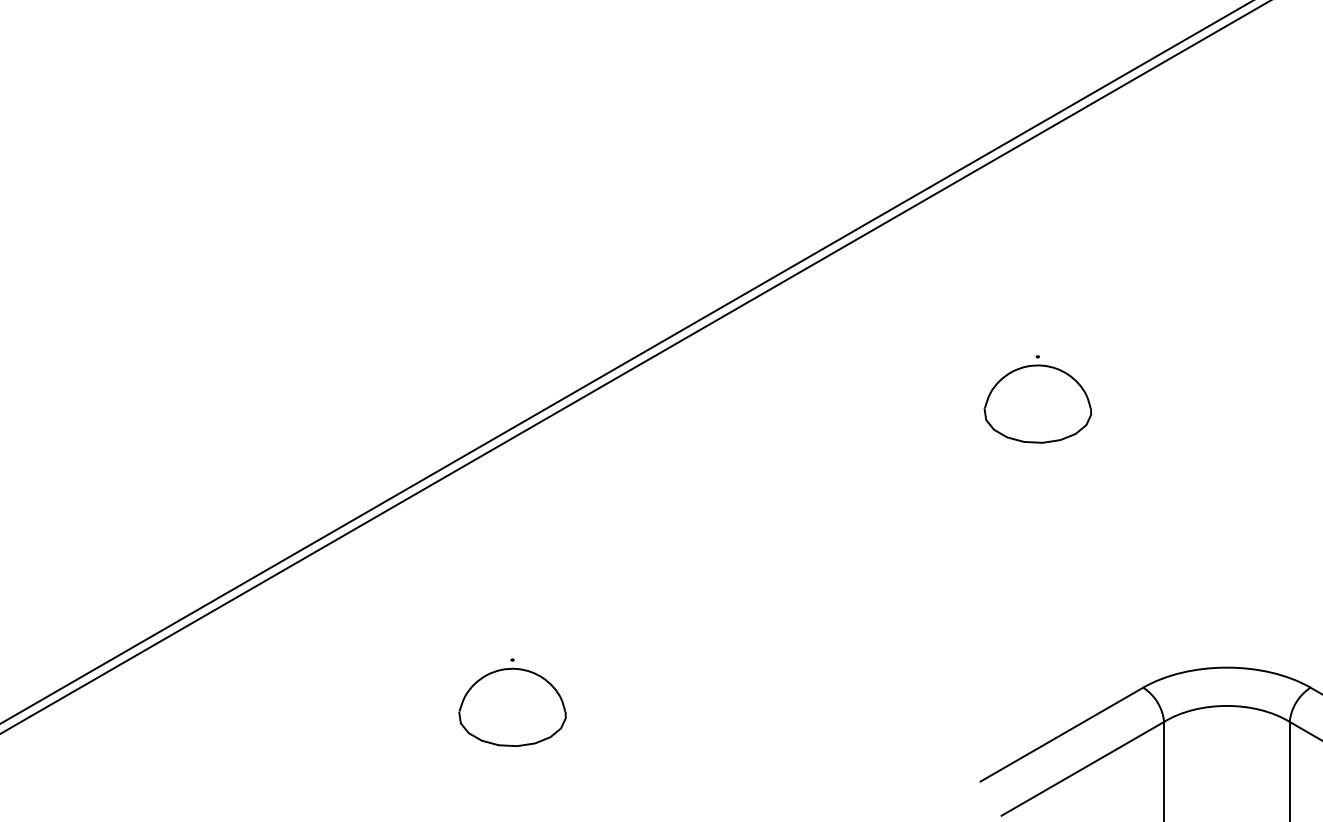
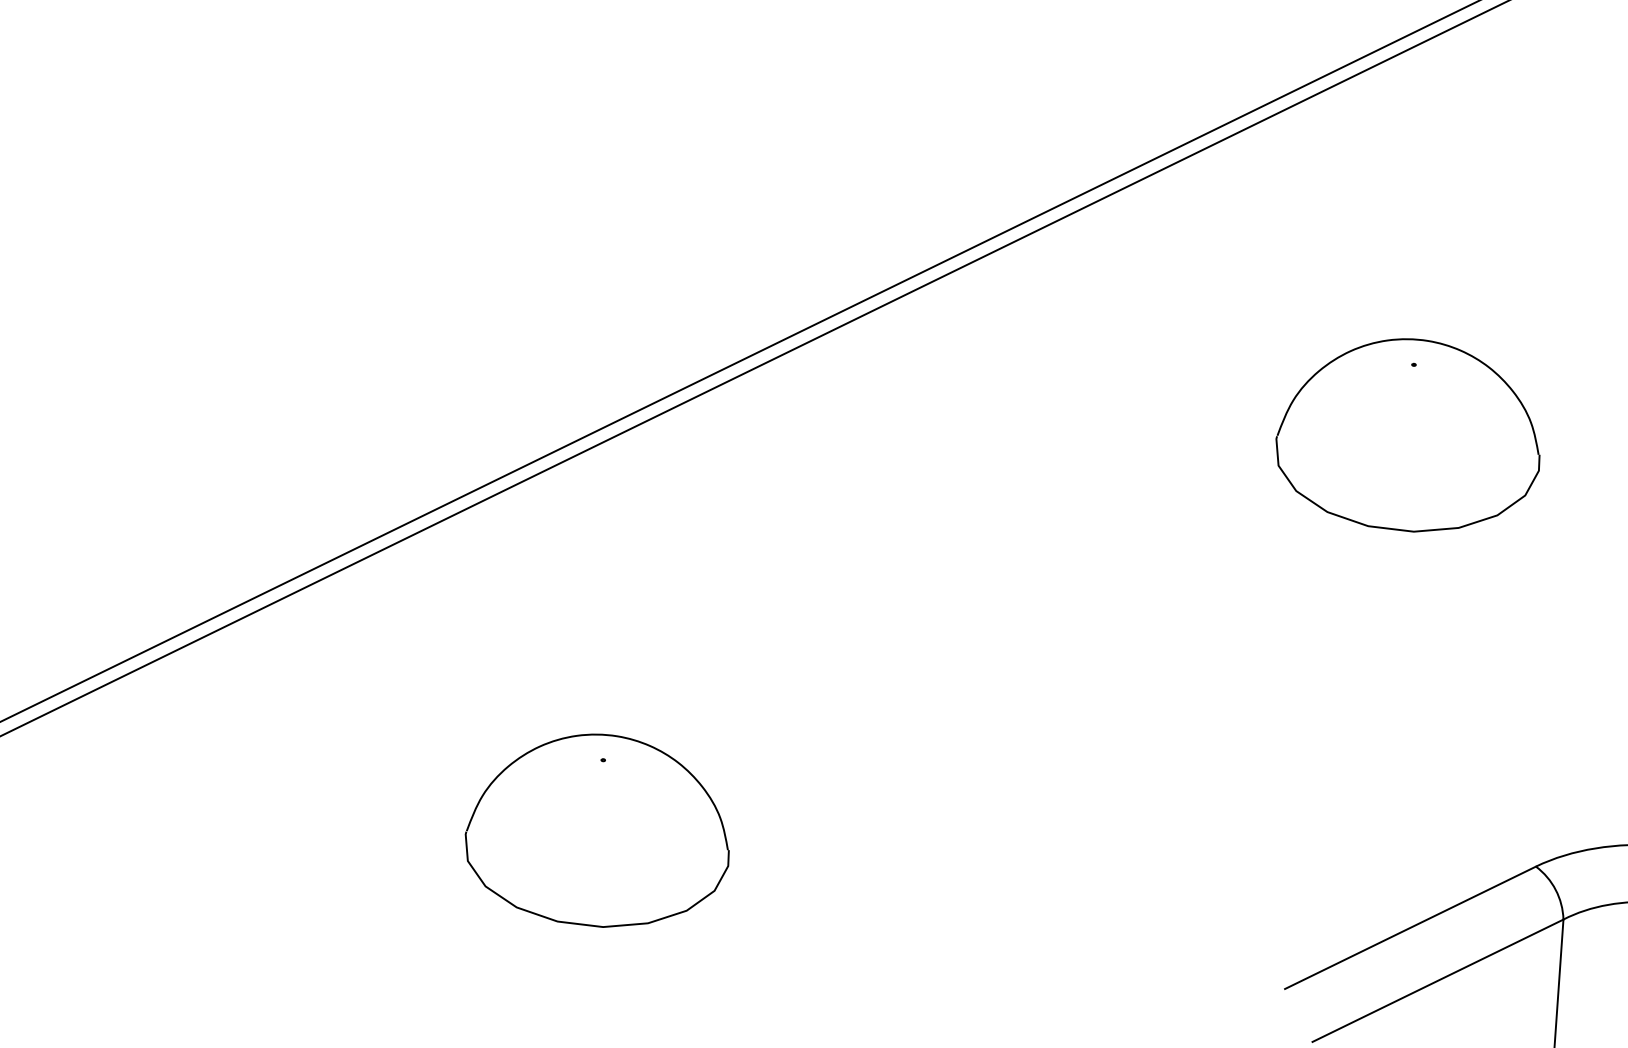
part: (1037, 403) -> (1408, 434), size x1.67
part: (512, 707) -> (598, 830), size x1.67

